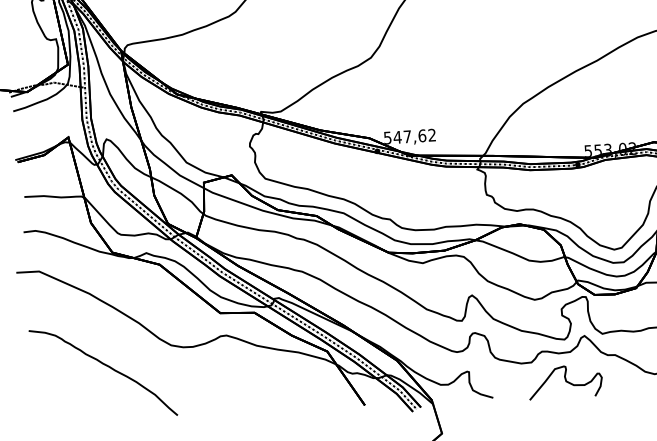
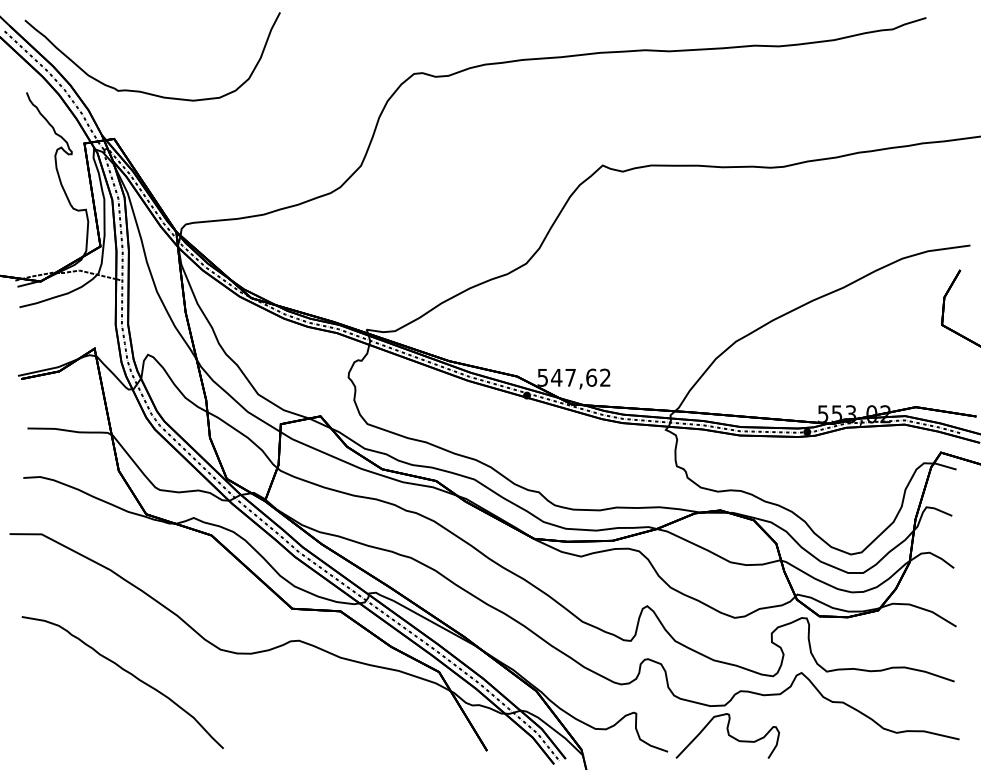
curve: (565, 381) -> (727, 734), moved

